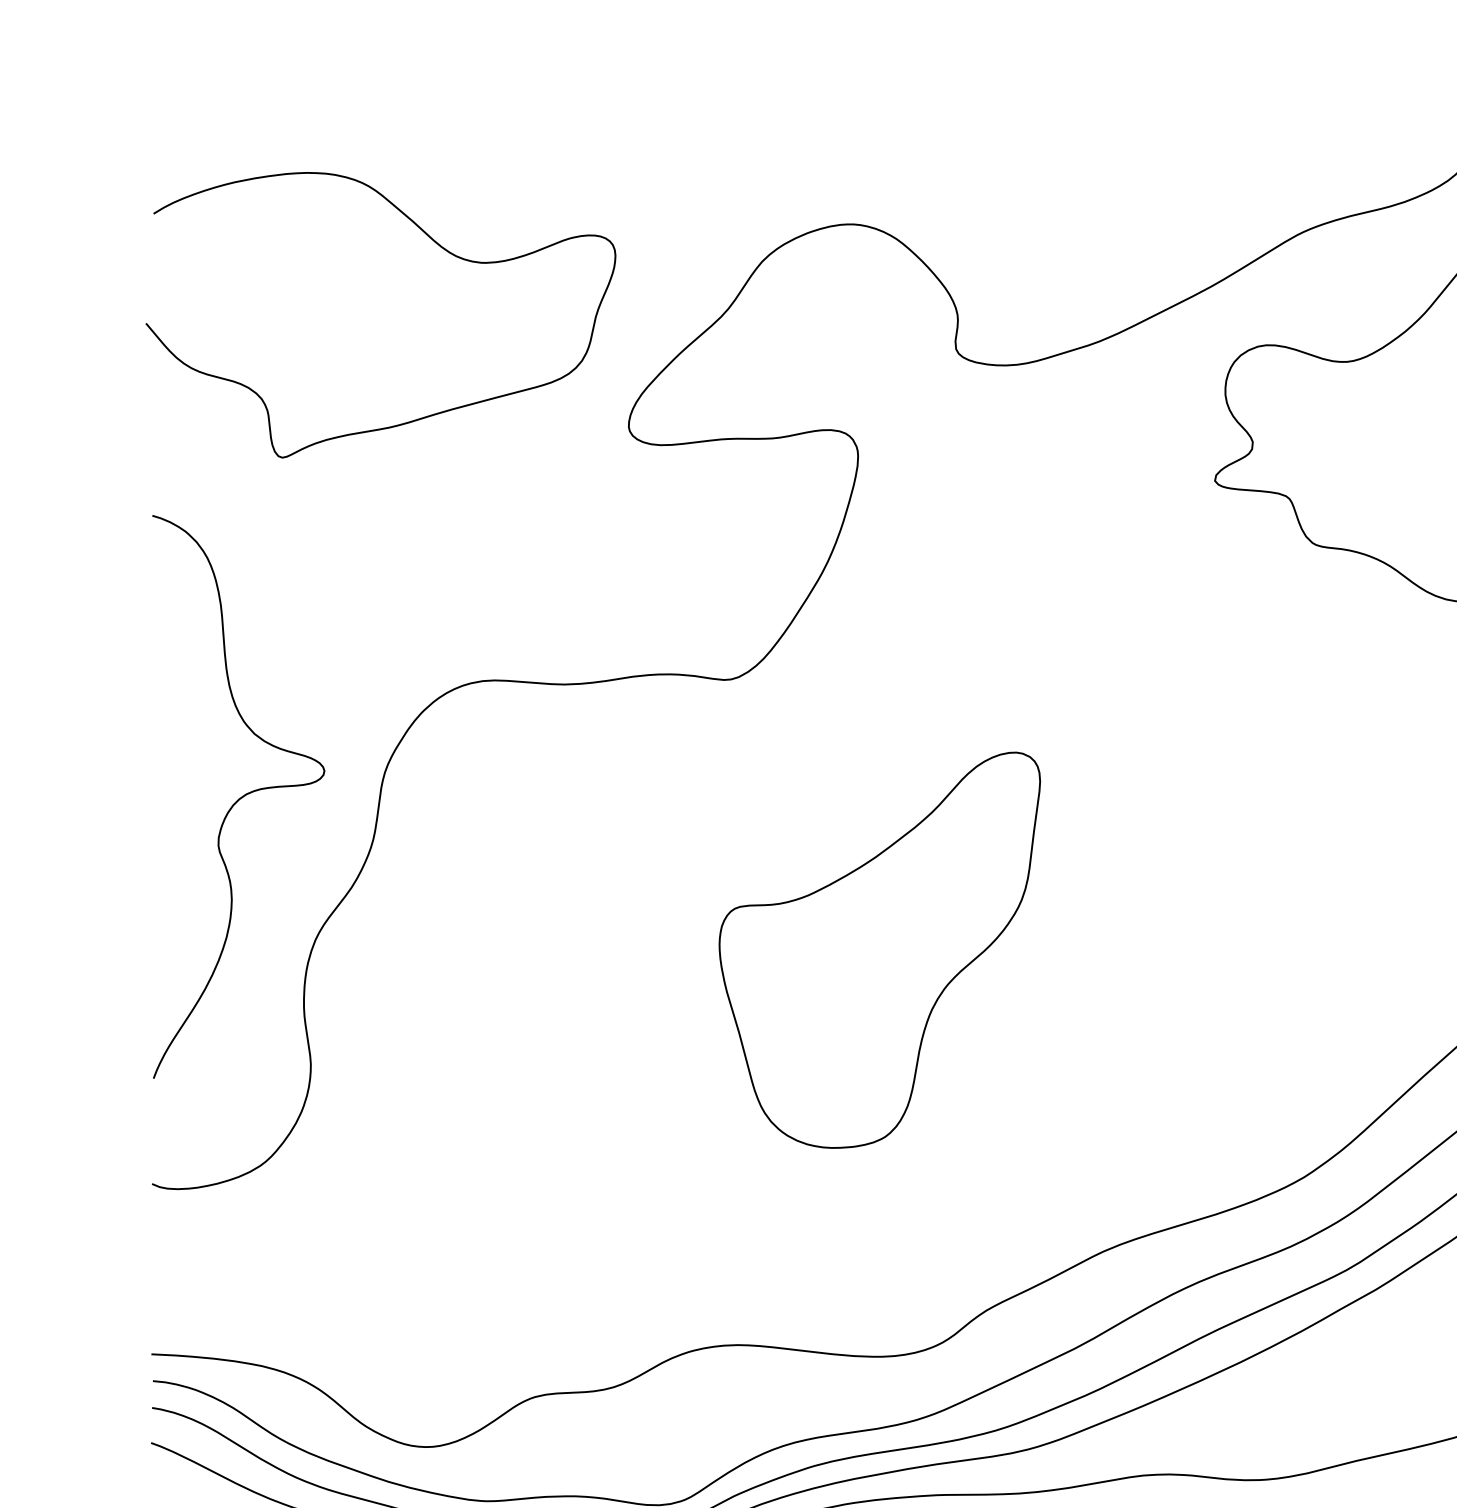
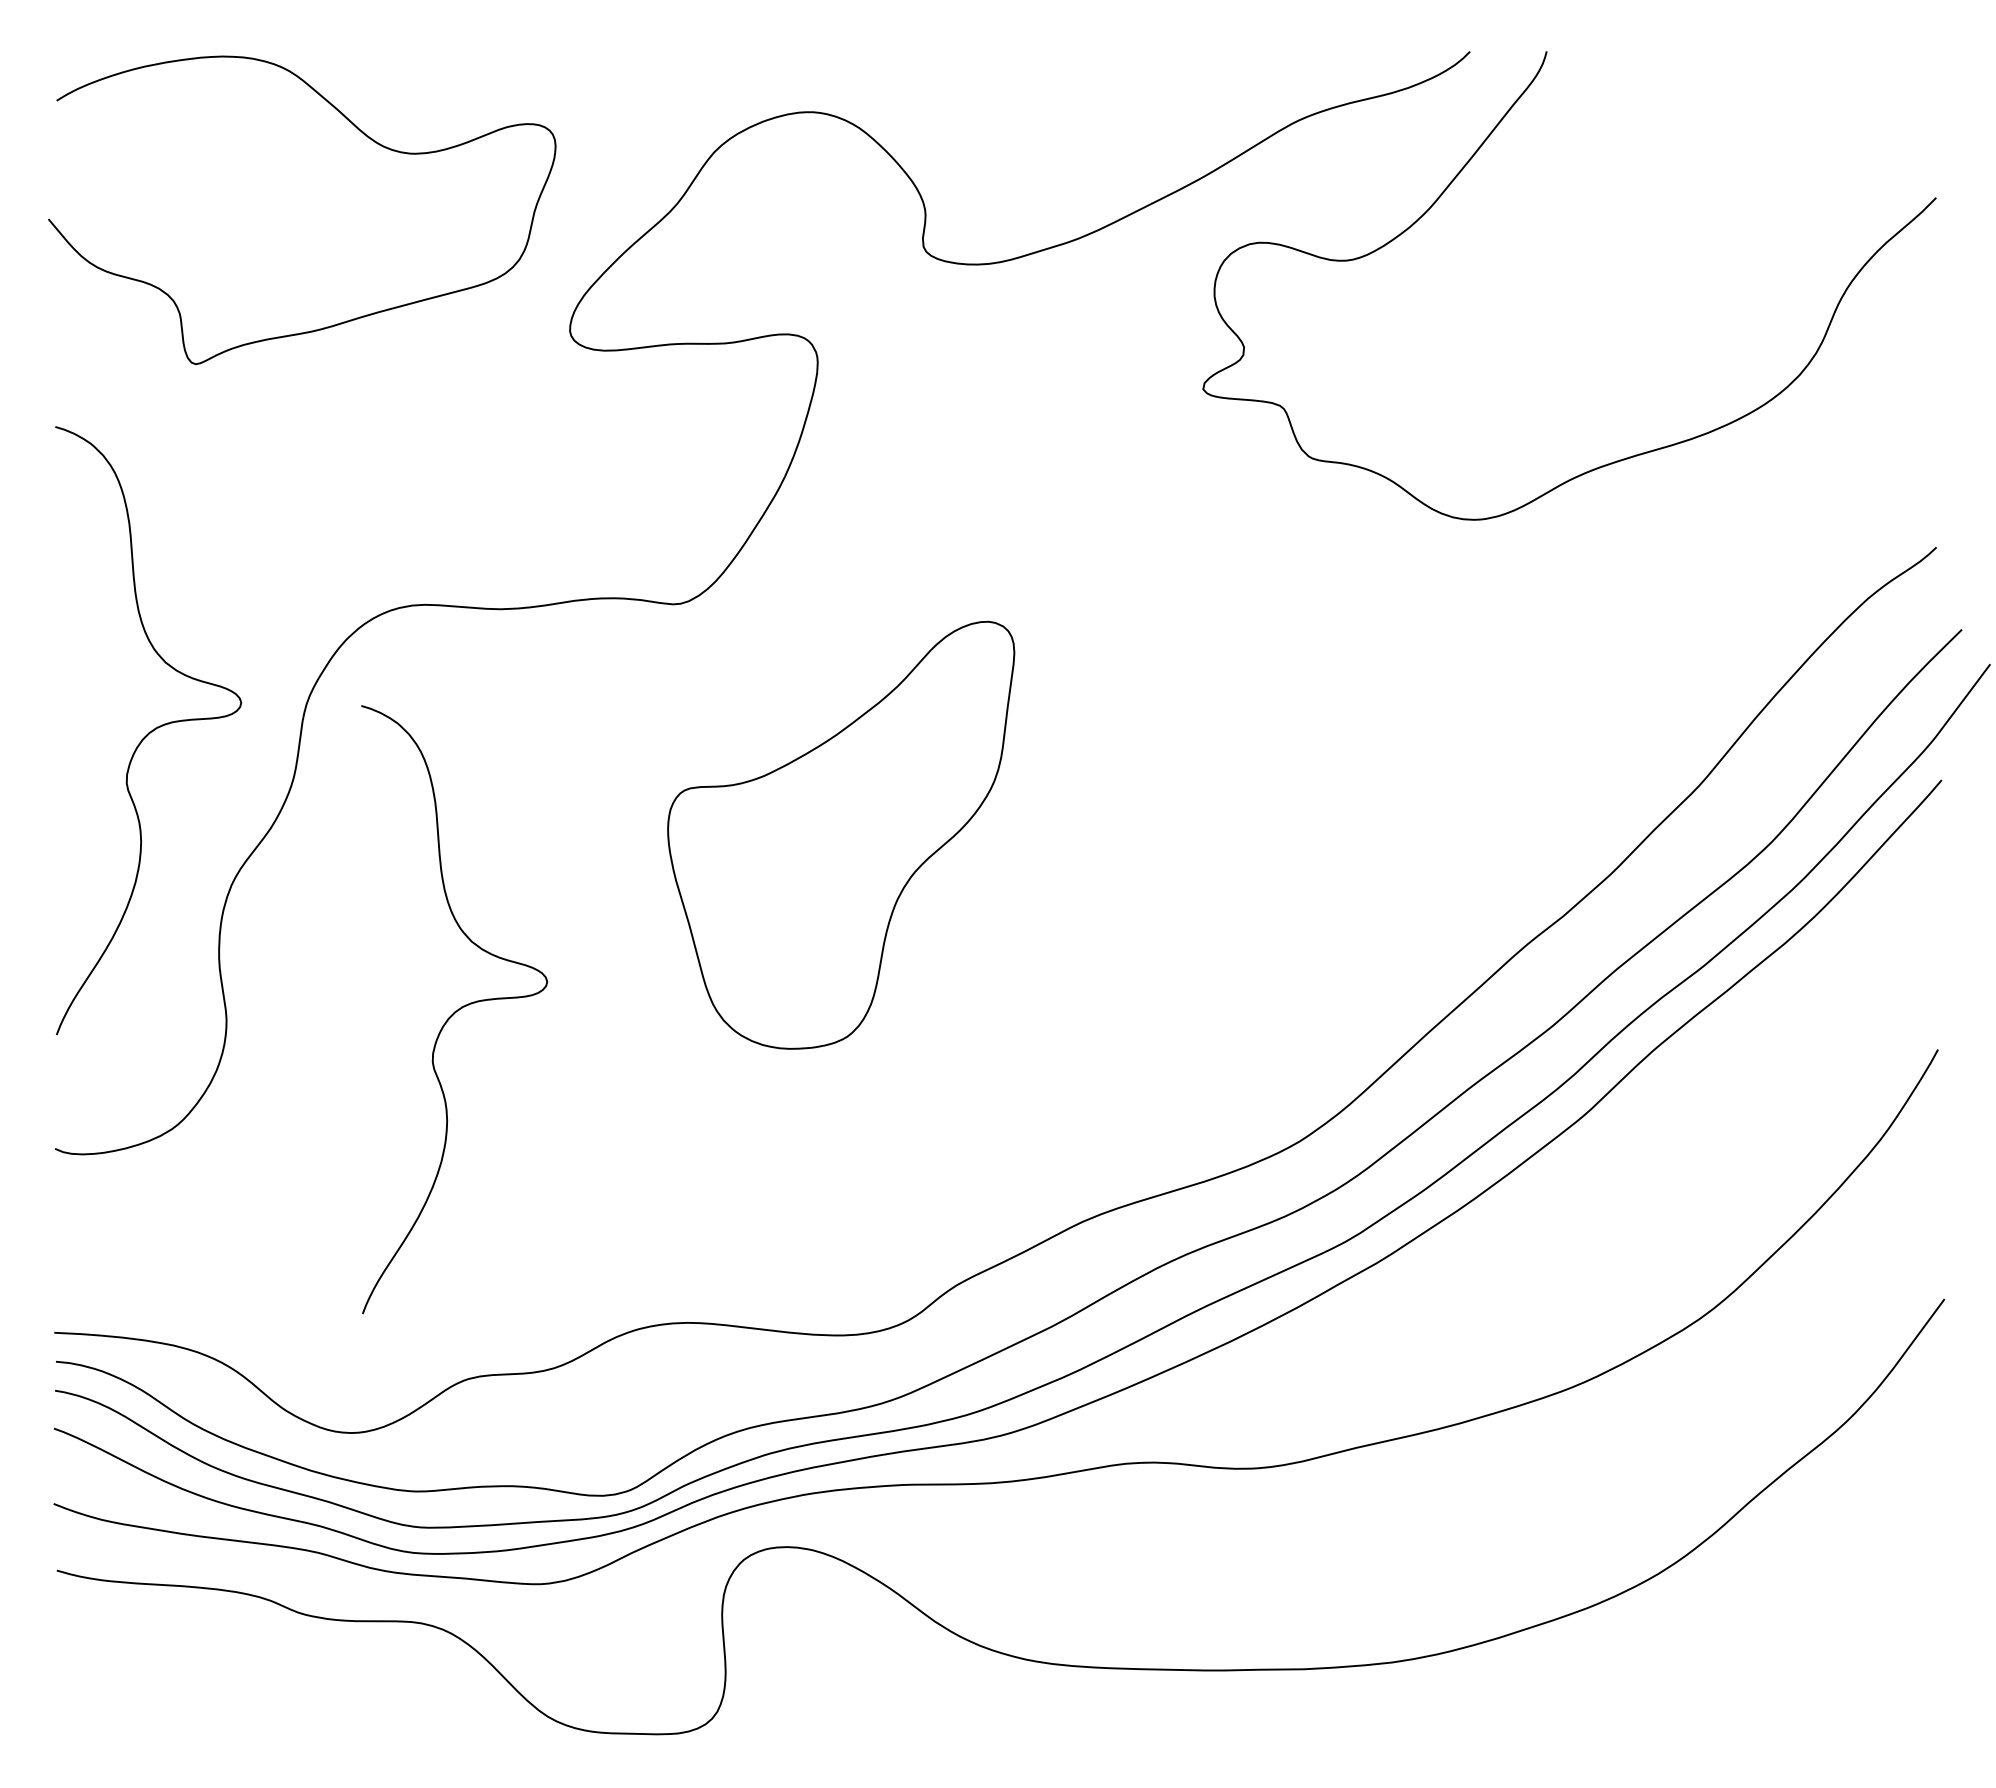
part: (880, 949) -> (841, 834), moved
curve: (522, 1055) -> (455, 1010), added

